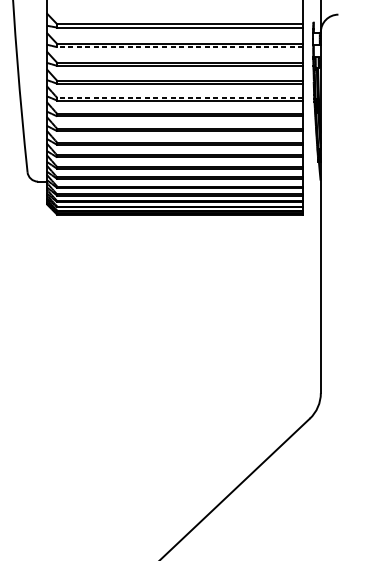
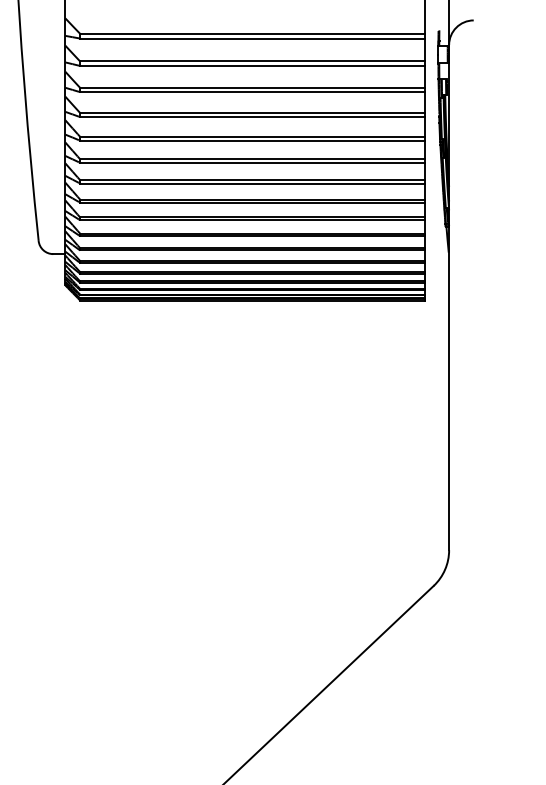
line: (179, 46) -> (251, 65), dashed -> solid
line: (179, 97) -> (251, 136), dashed -> solid

